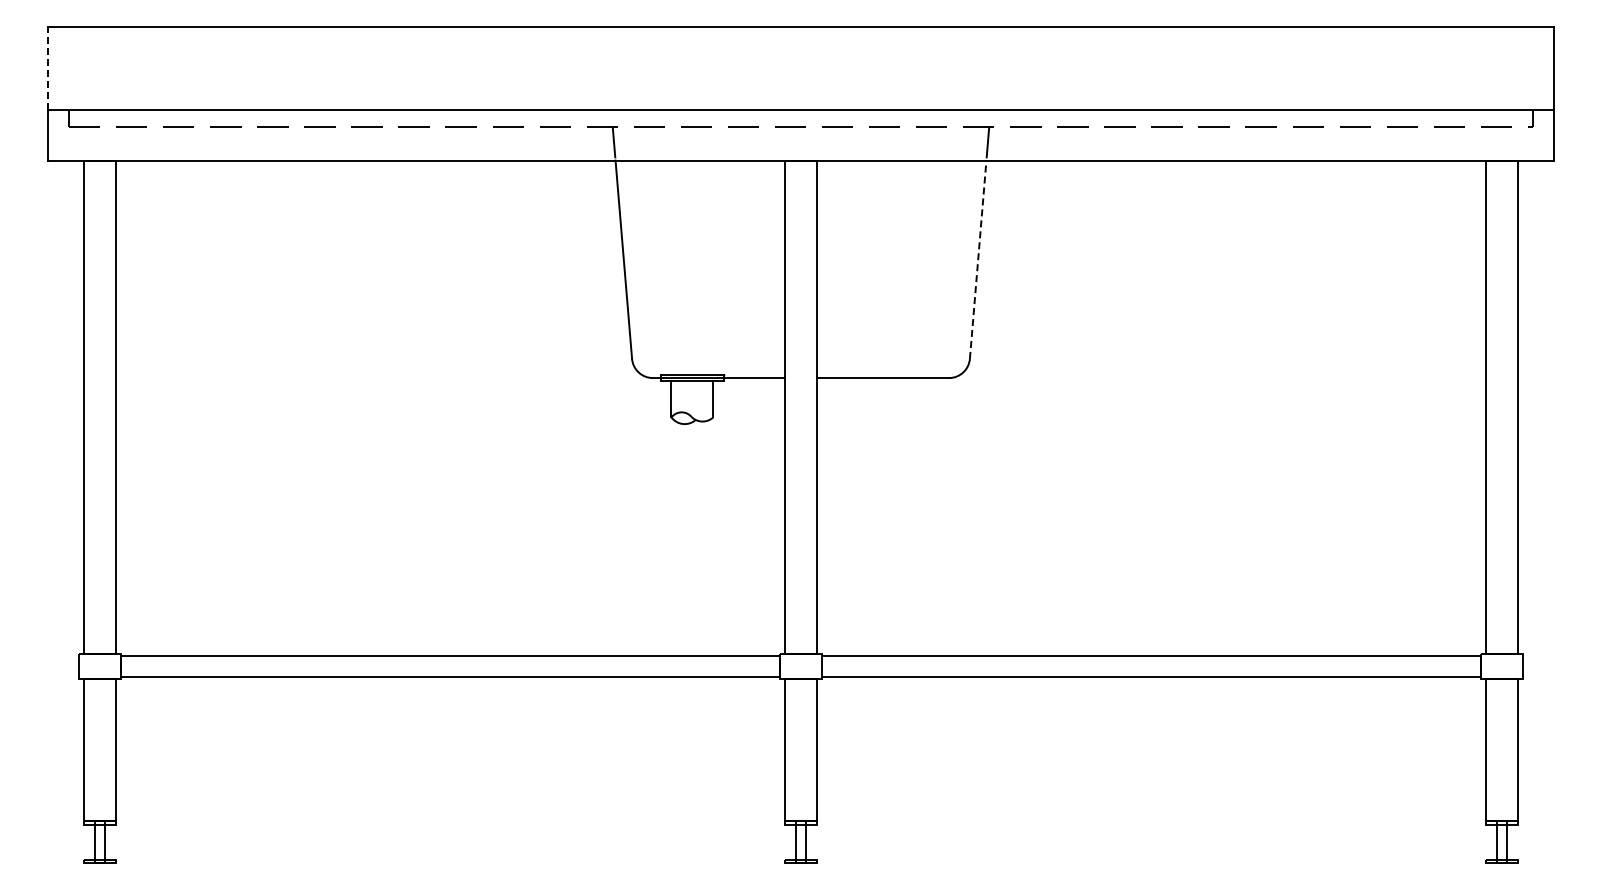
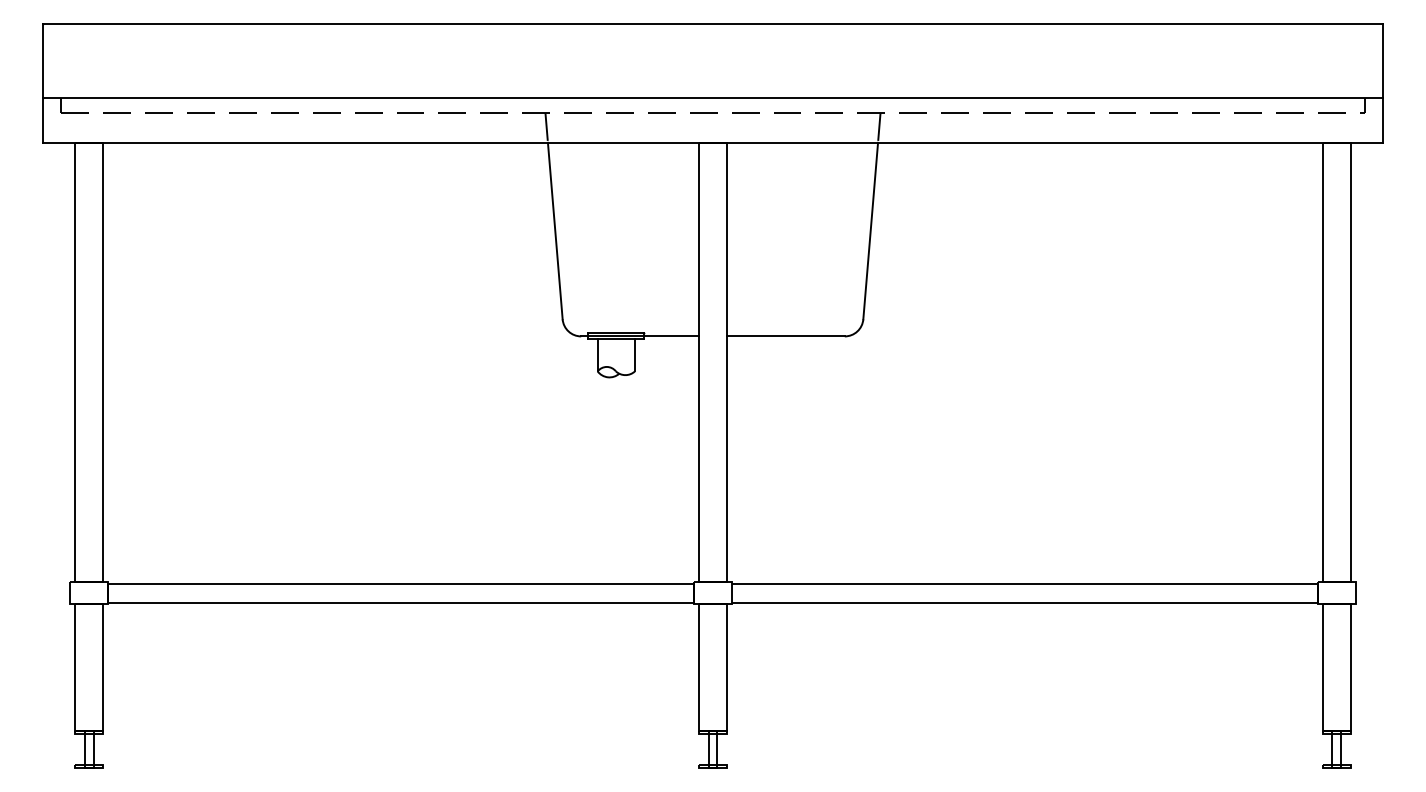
line: (48, 68) -> (43, 60), dashed -> solid
line: (978, 259) -> (870, 230), dashed -> solid

